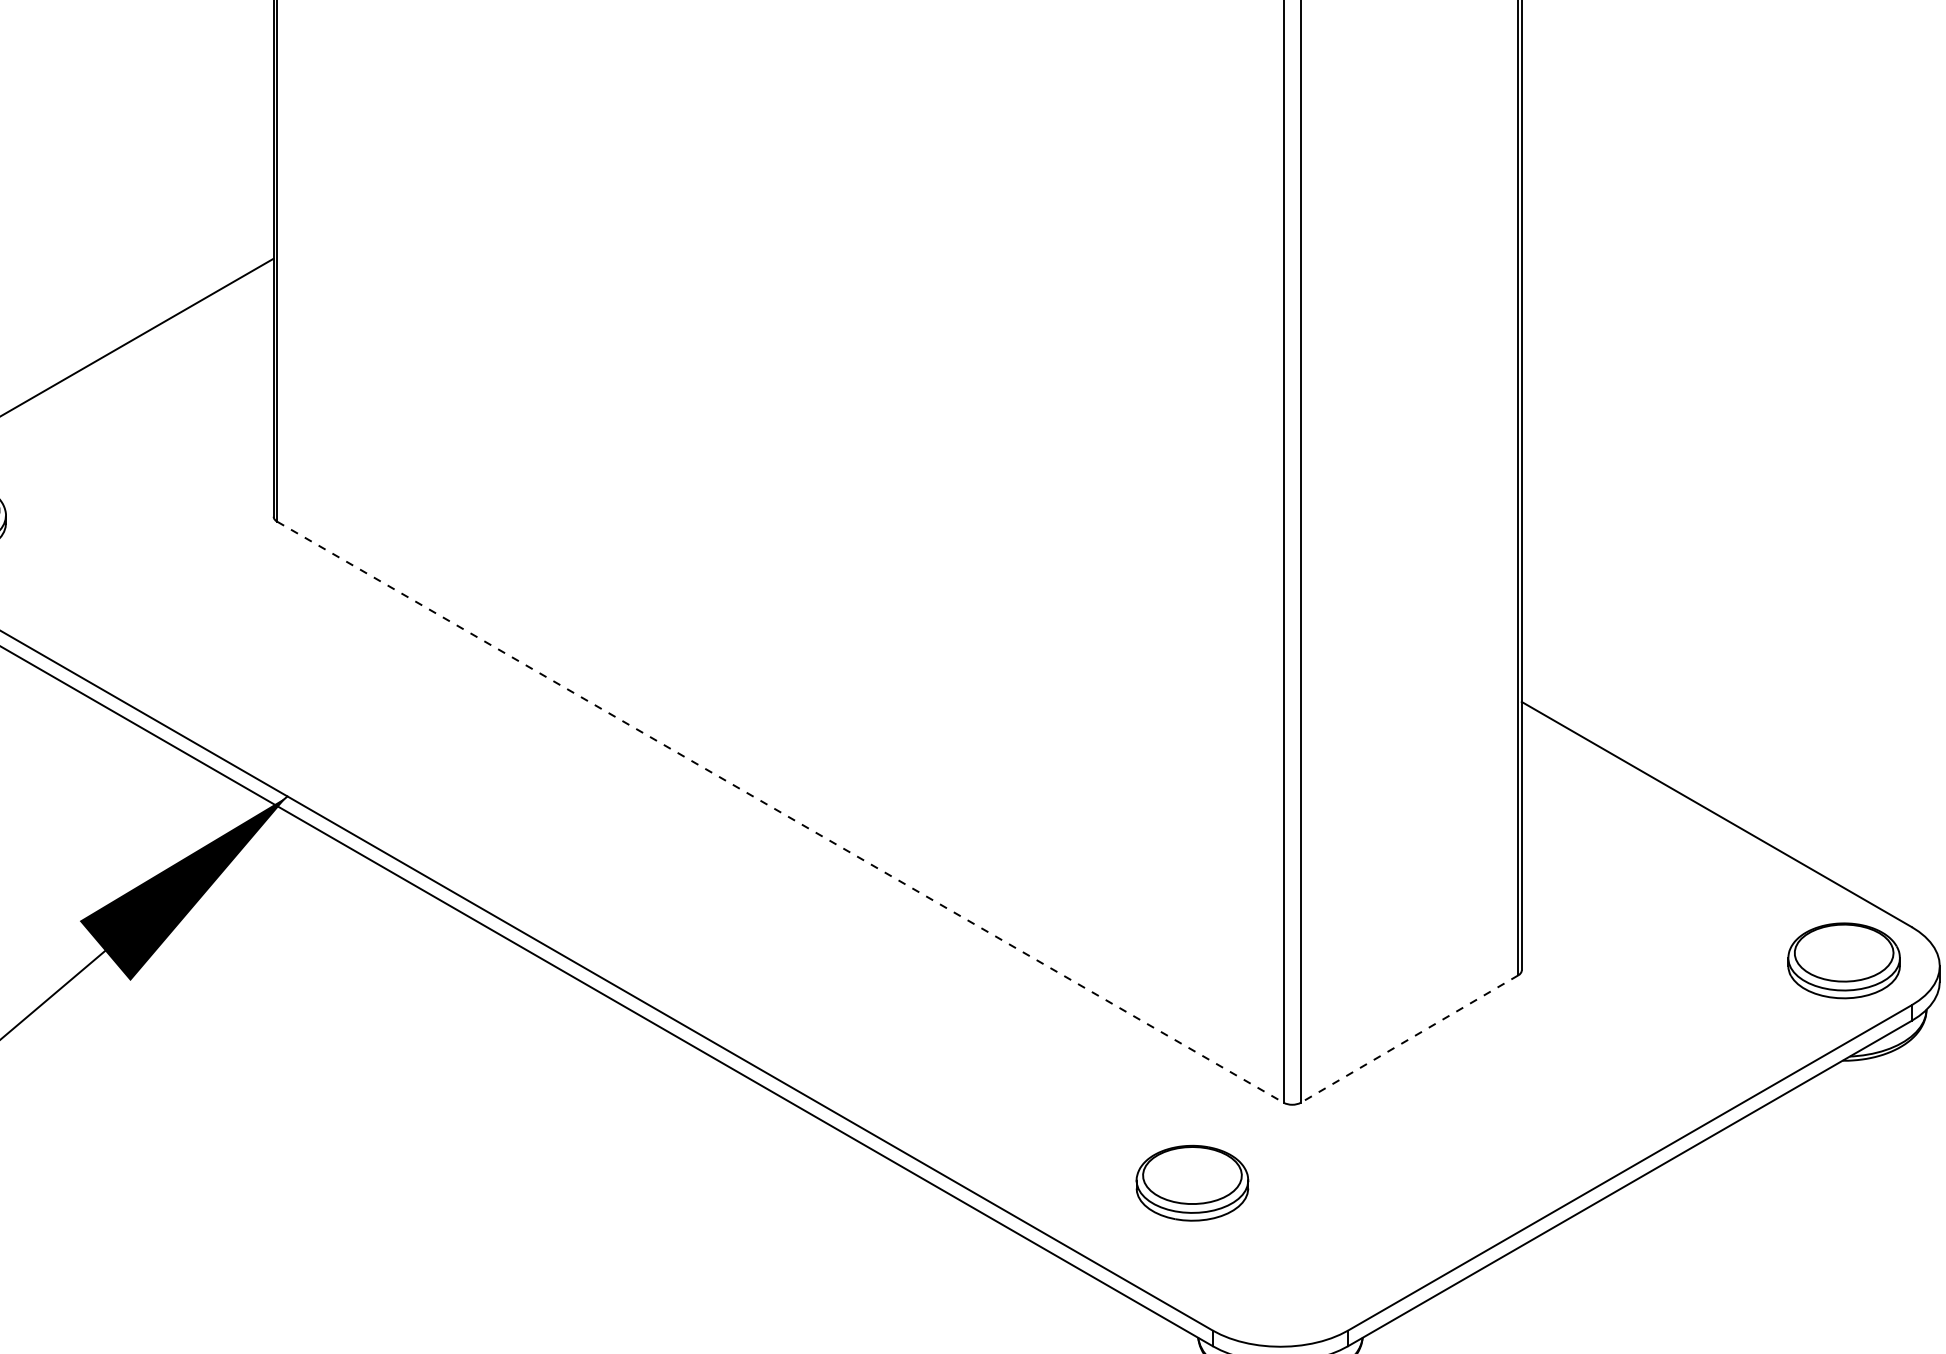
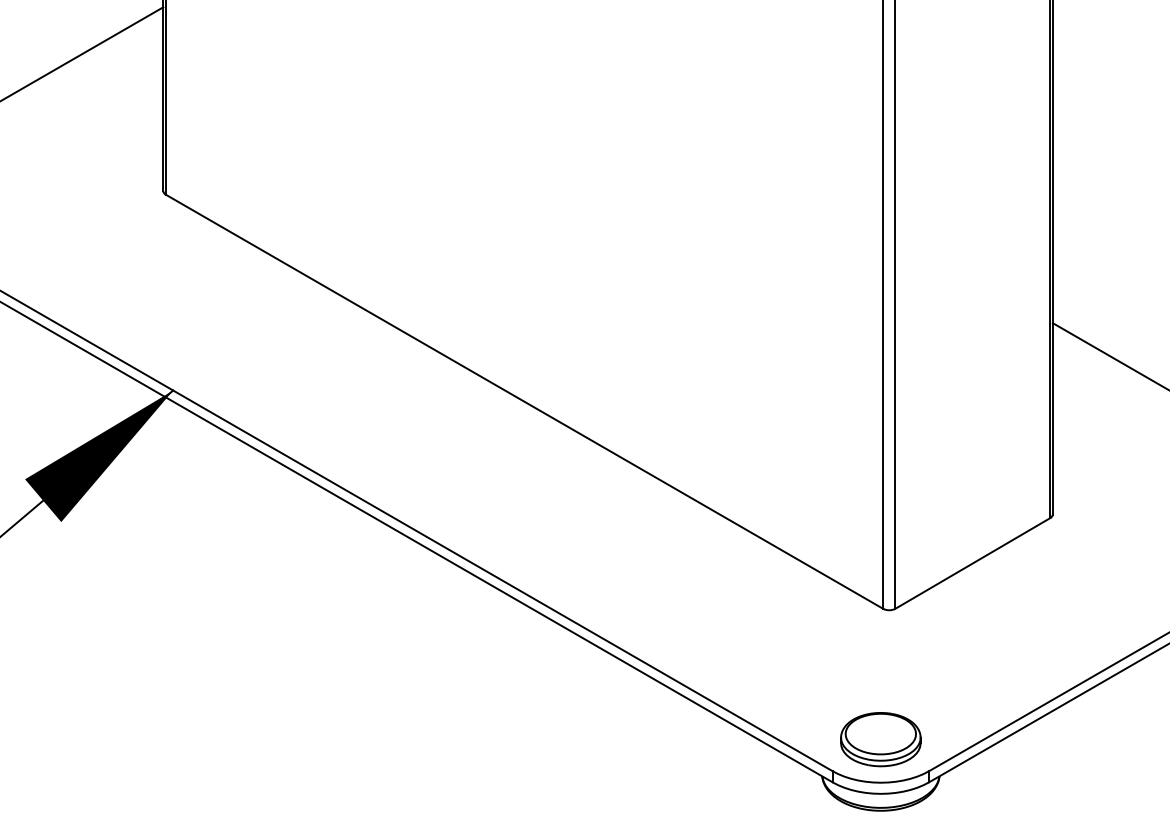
line: (780, 812) -> (524, 401), dashed -> solid
line: (1409, 1039) -> (972, 563), dashed -> solid
part: (1192, 1182) -> (880, 739), moved

